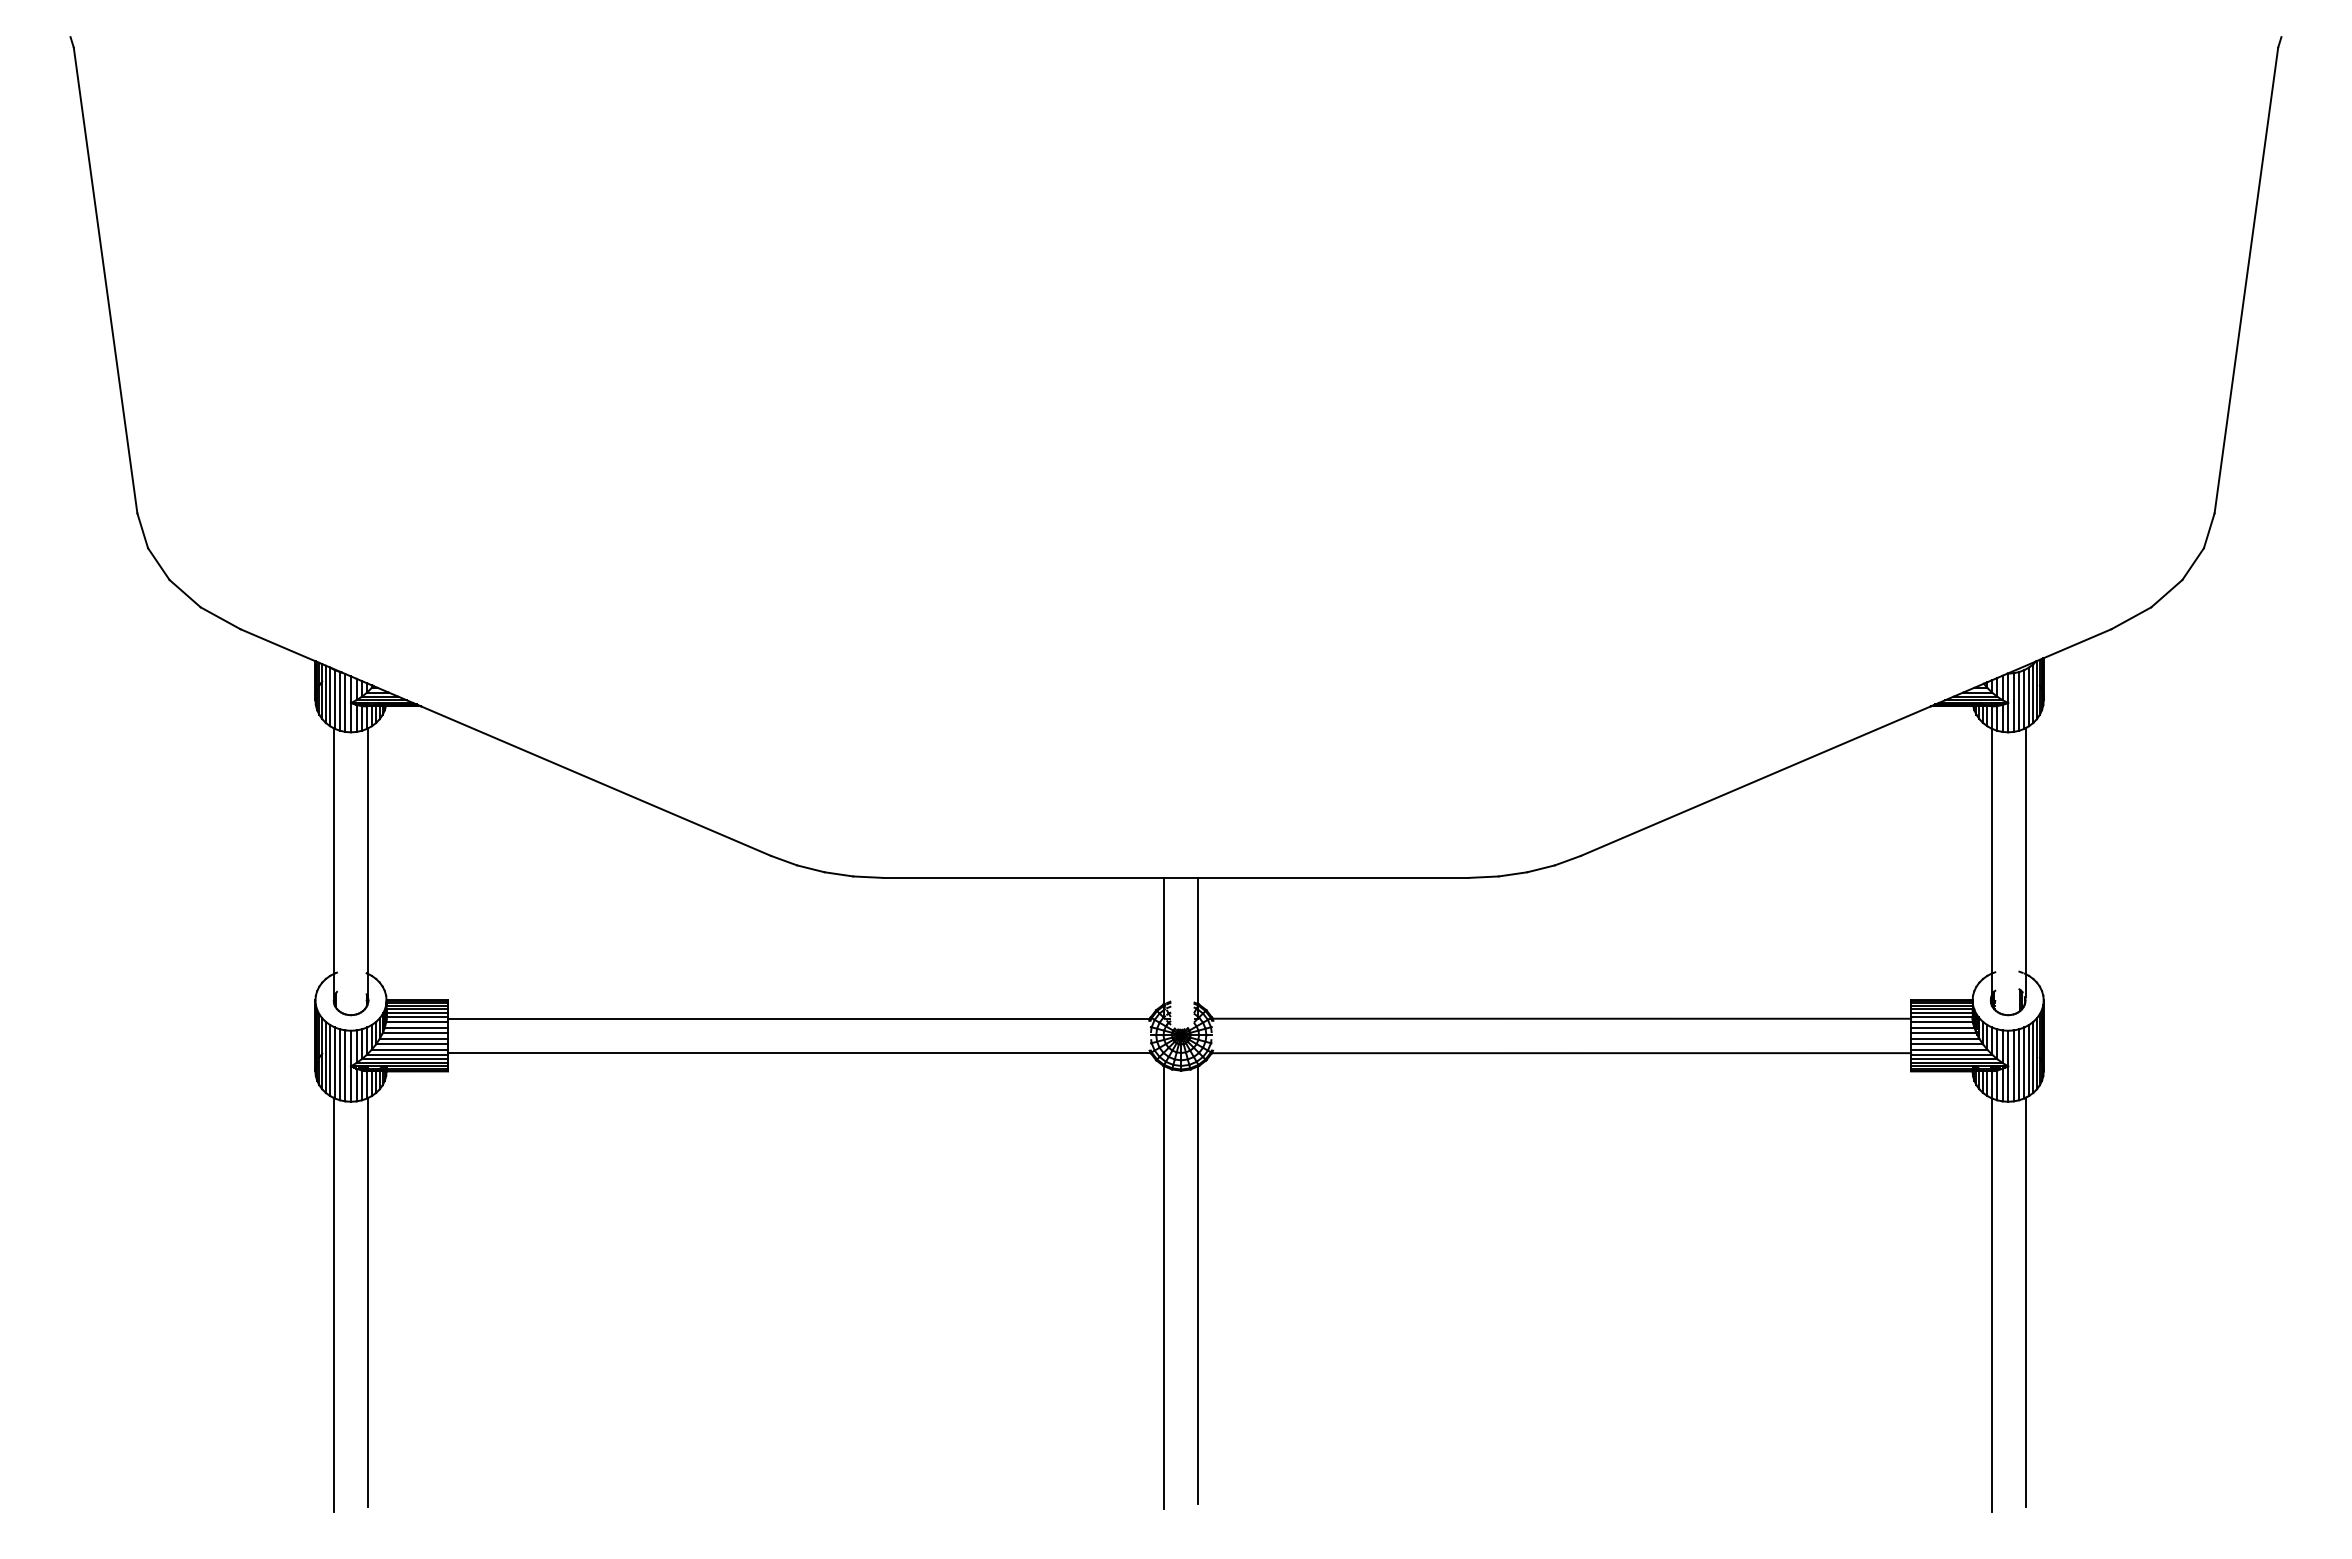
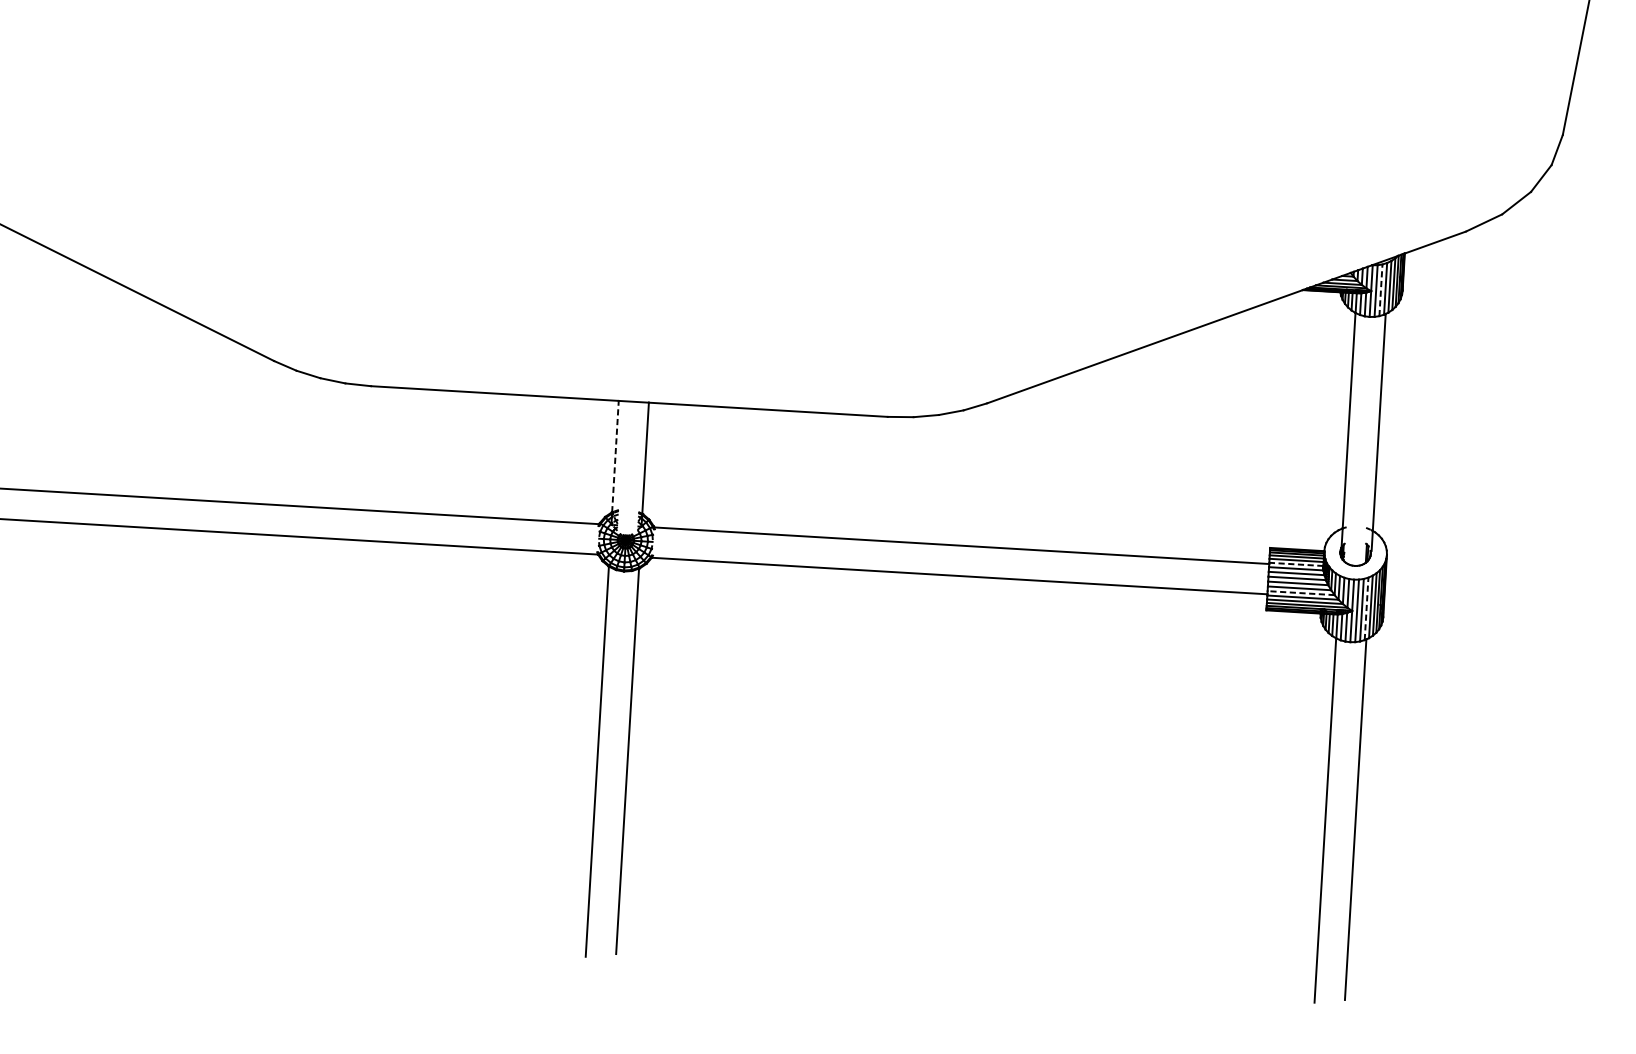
line: (2019, 700) -> (1381, 289), solid -> dashed
line: (1163, 940) -> (615, 456), solid -> dashed
line: (1941, 1017) -> (1296, 564), solid -> dashed
line: (1948, 1049) -> (1300, 593), solid -> dashed
line: (2024, 1062) -> (1366, 608), solid -> dashed

